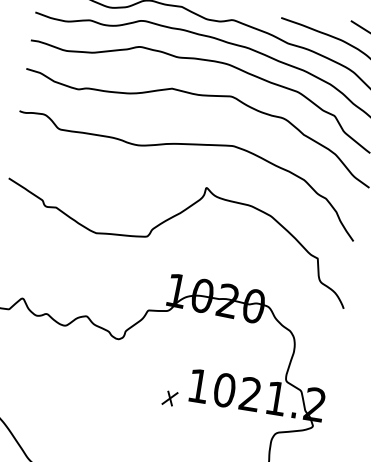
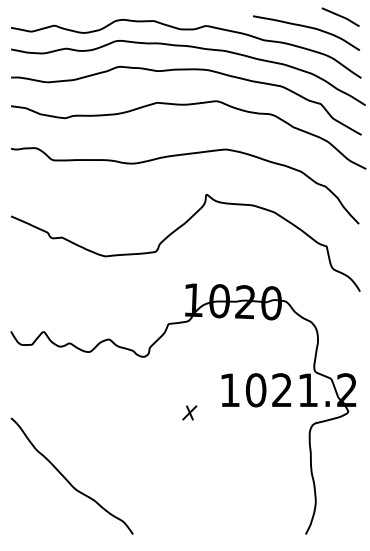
part: (169, 398) -> (189, 412), moved

